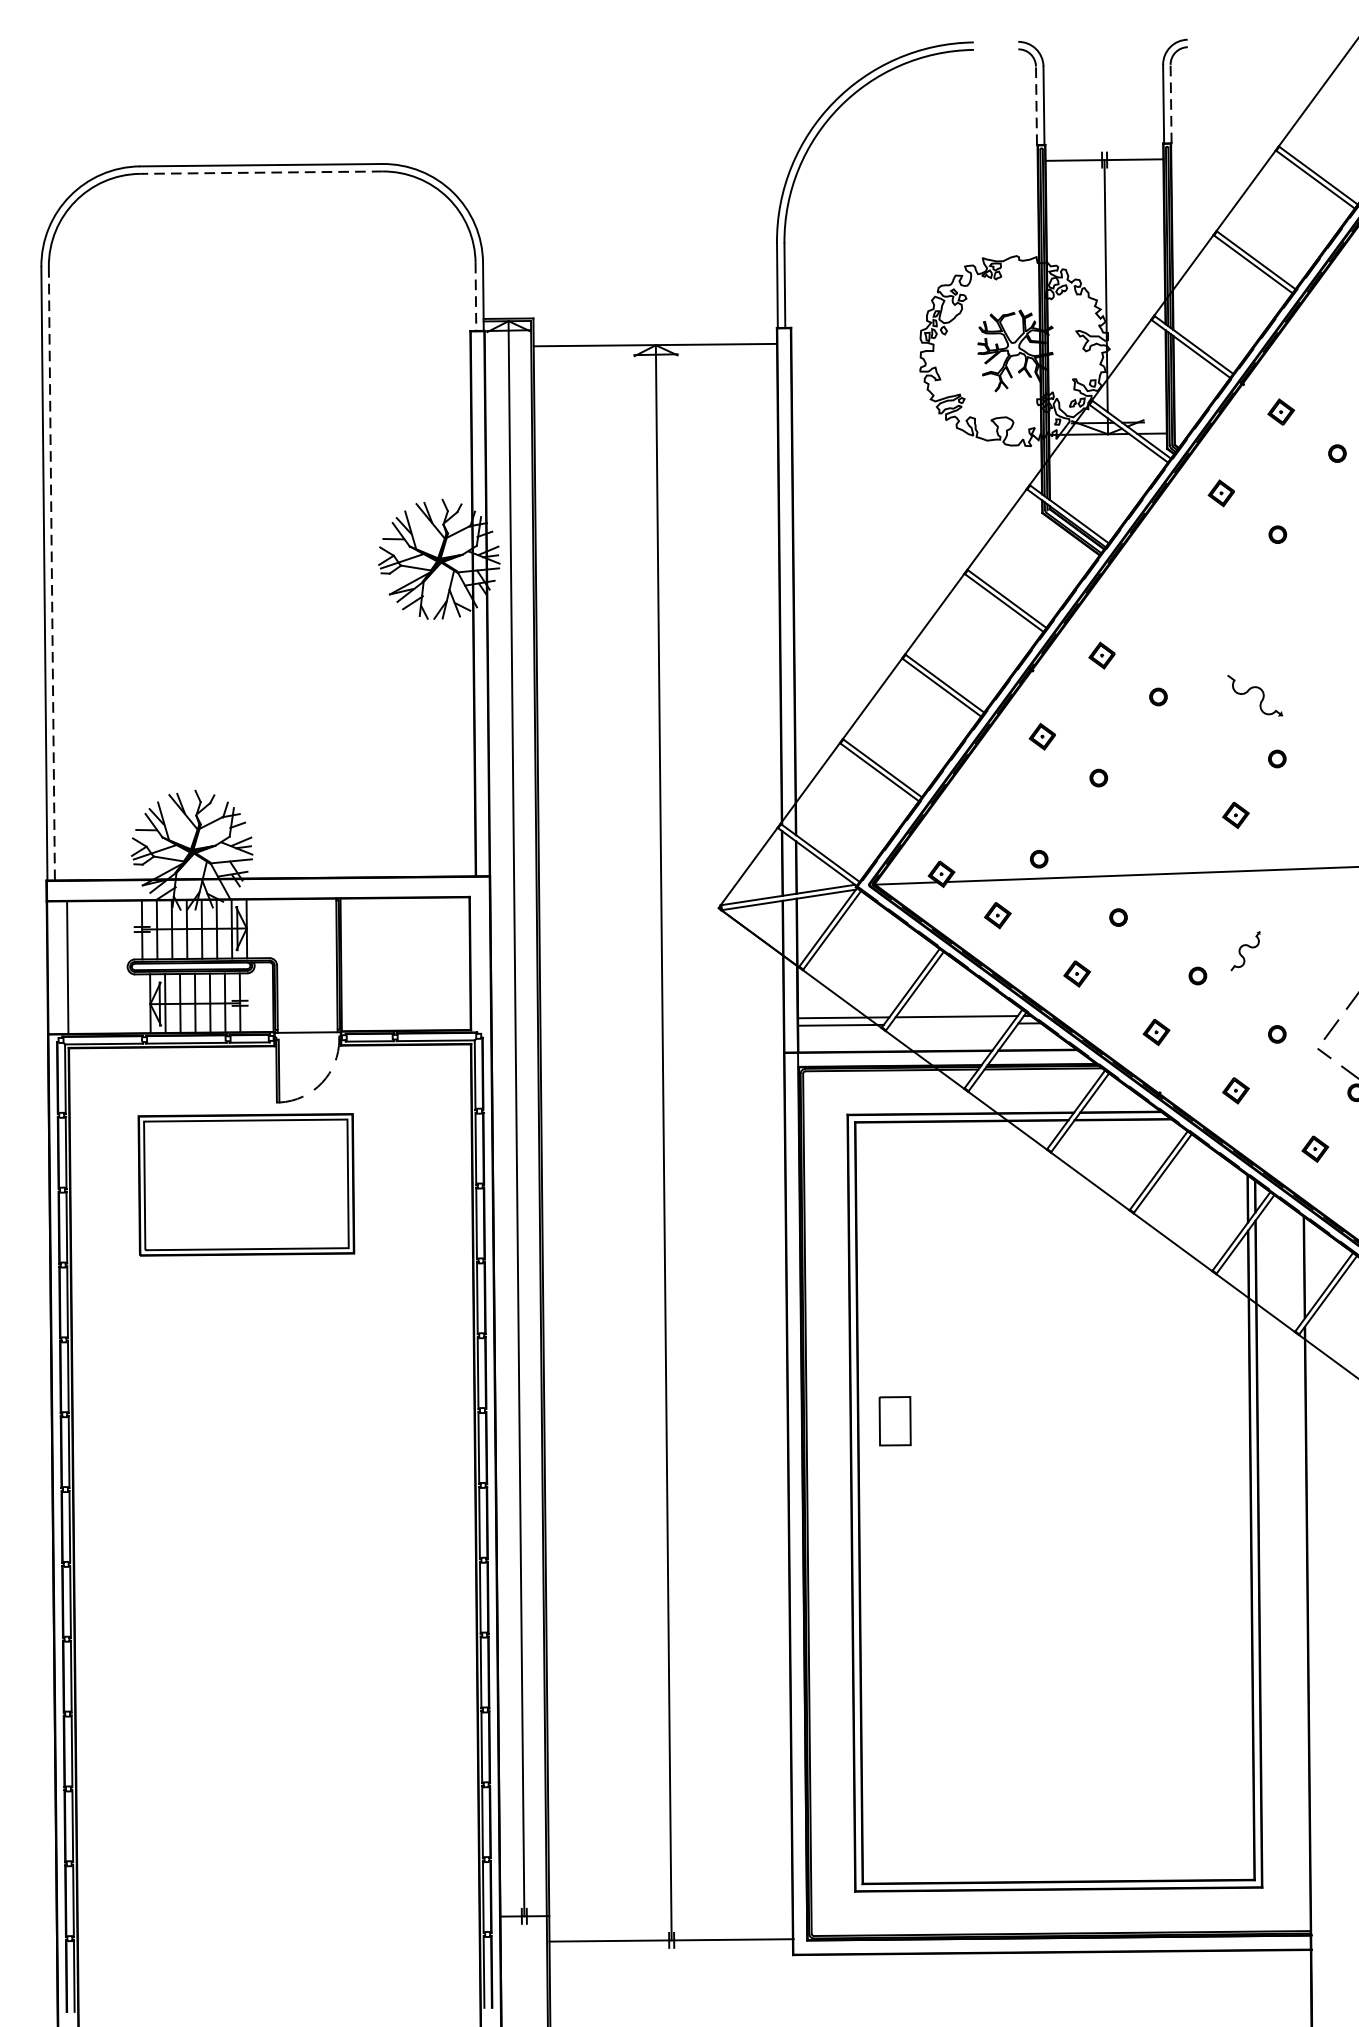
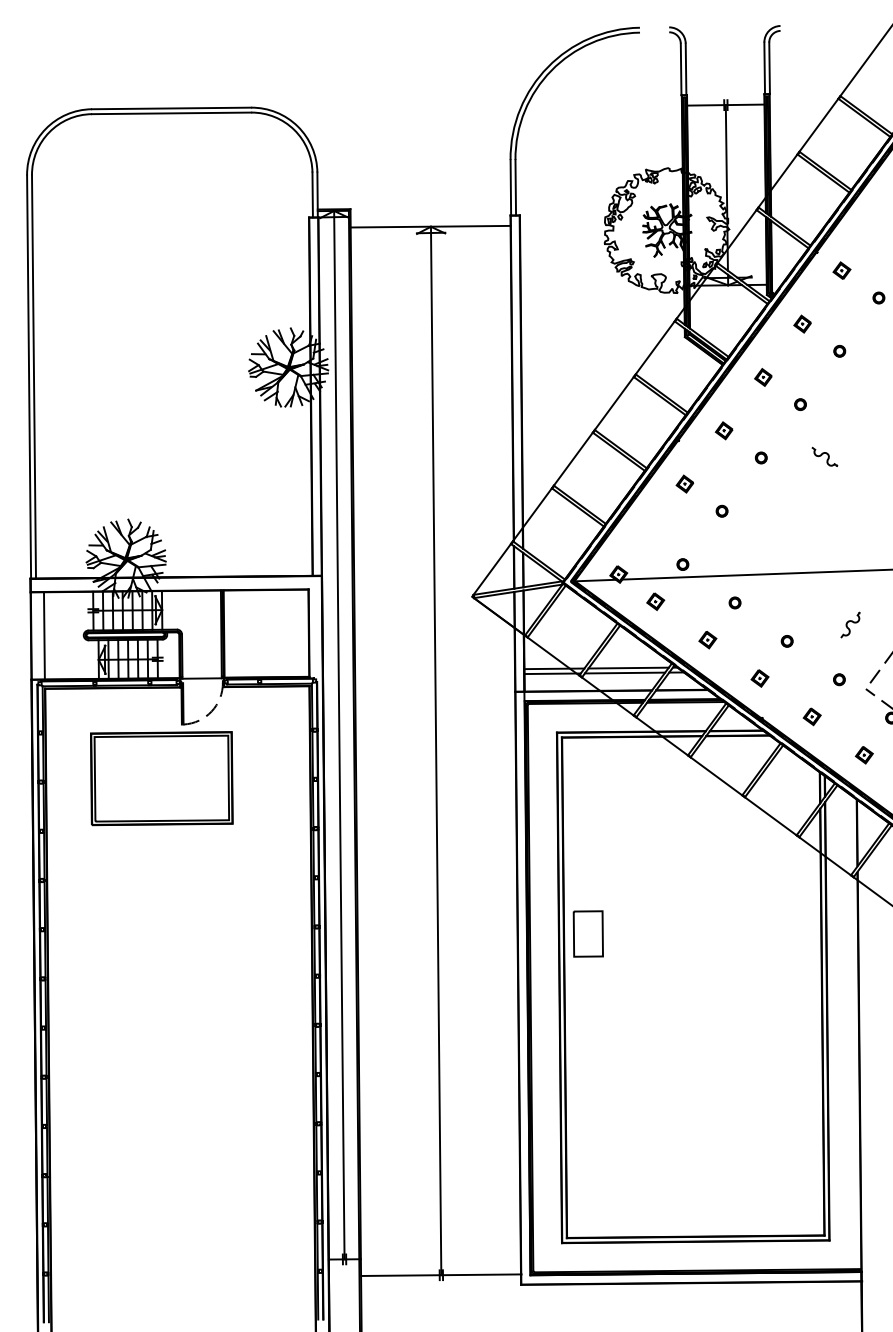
line: (1170, 104) -> (769, 68), dashed -> solid
line: (1037, 105) -> (681, 69), dashed -> solid
line: (261, 172) -> (171, 113), dashed -> solid
line: (475, 297) -> (312, 195), dashed -> solid
line: (52, 573) -> (34, 376), dashed -> solid
part: (1170, 580) -> (769, 381), added
part: (1254, 694) -> (824, 456), size x0.71
part: (1243, 807) -> (817, 530), removed
part: (1245, 950) -> (850, 624), moved
line: (950, 1023) -> (624, 672), added
part: (894, 1420) -> (587, 933), size x1.43

